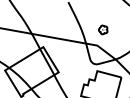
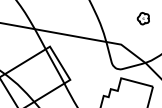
part: (103, 29) -> (143, 18), moved

